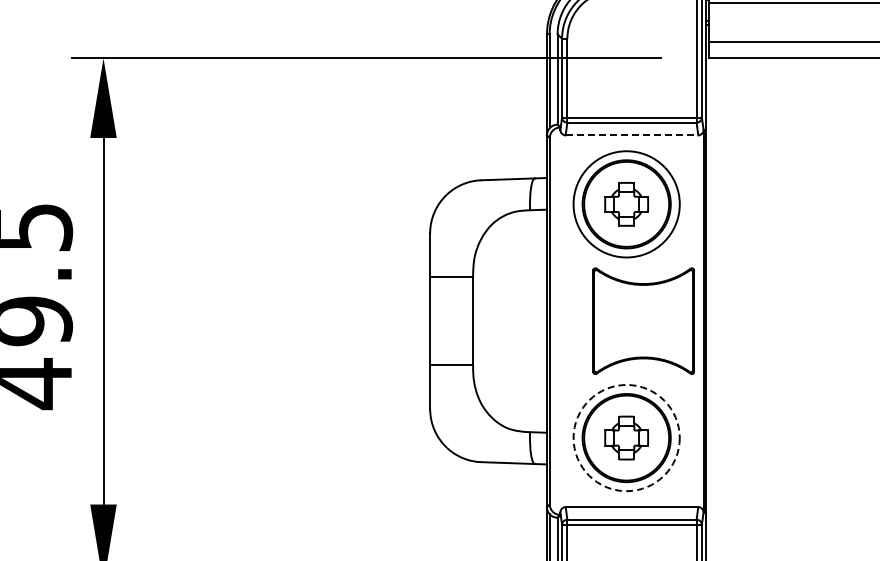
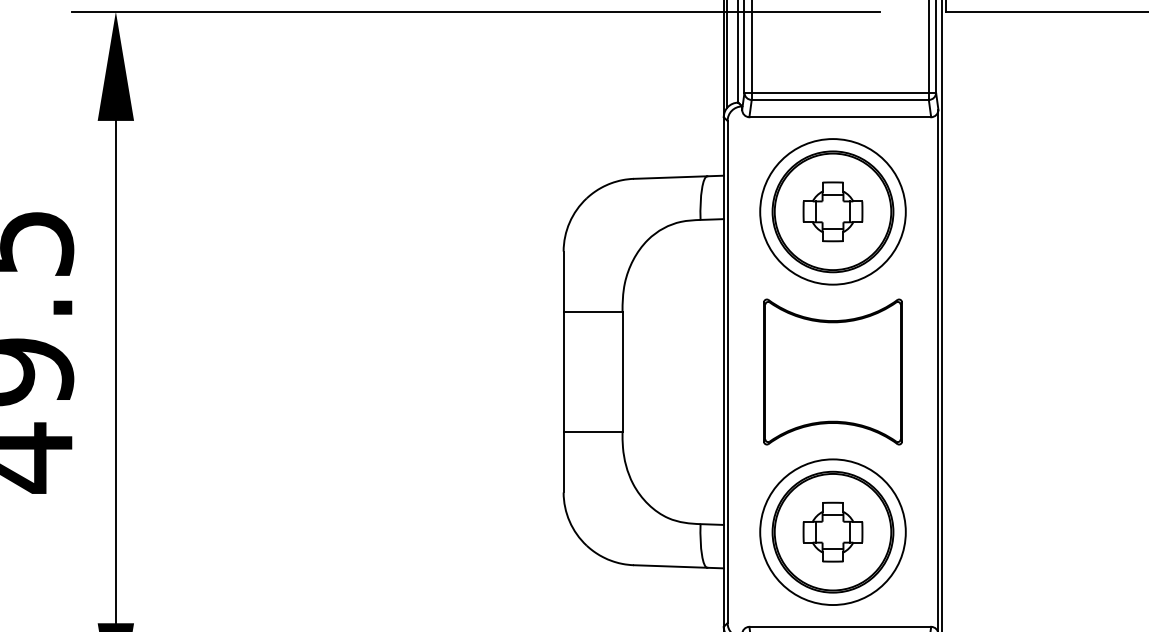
line: (632, 135) -> (840, 117), dashed -> solid
part: (643, 320) -> (832, 371), moved
circle: (626, 437) -> (832, 531), dashed -> solid

